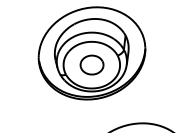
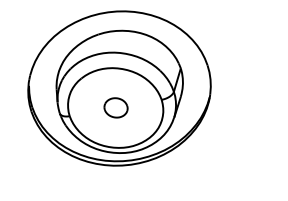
part: (91, 64) -> (115, 106), size x0.6

